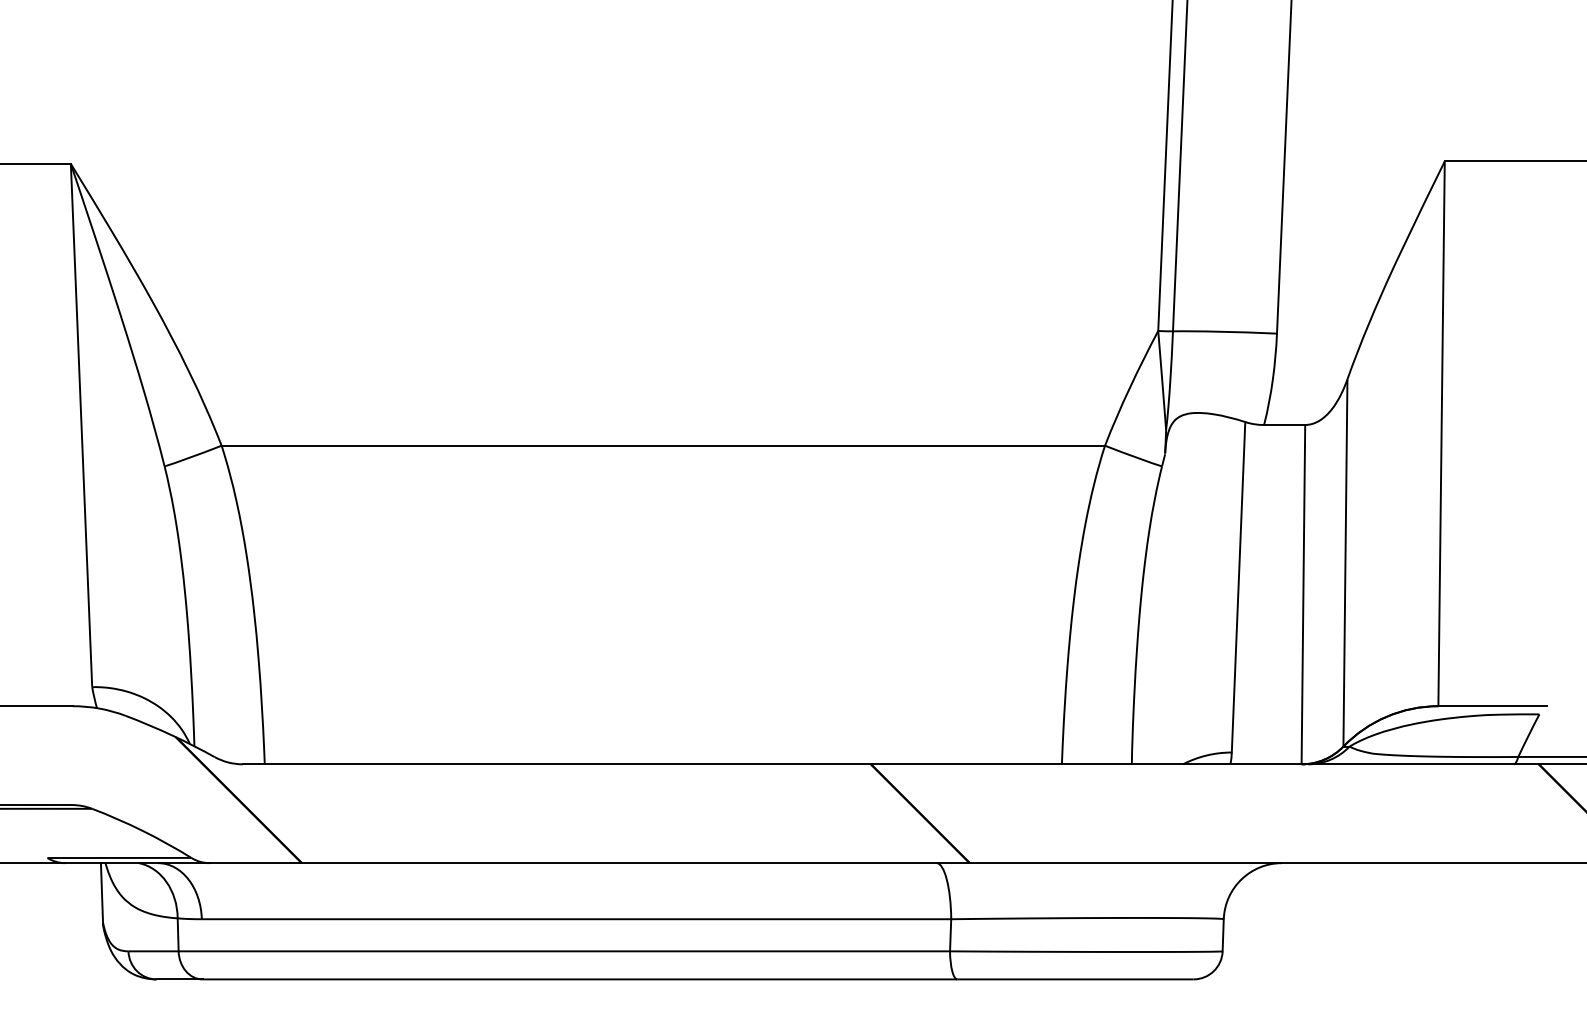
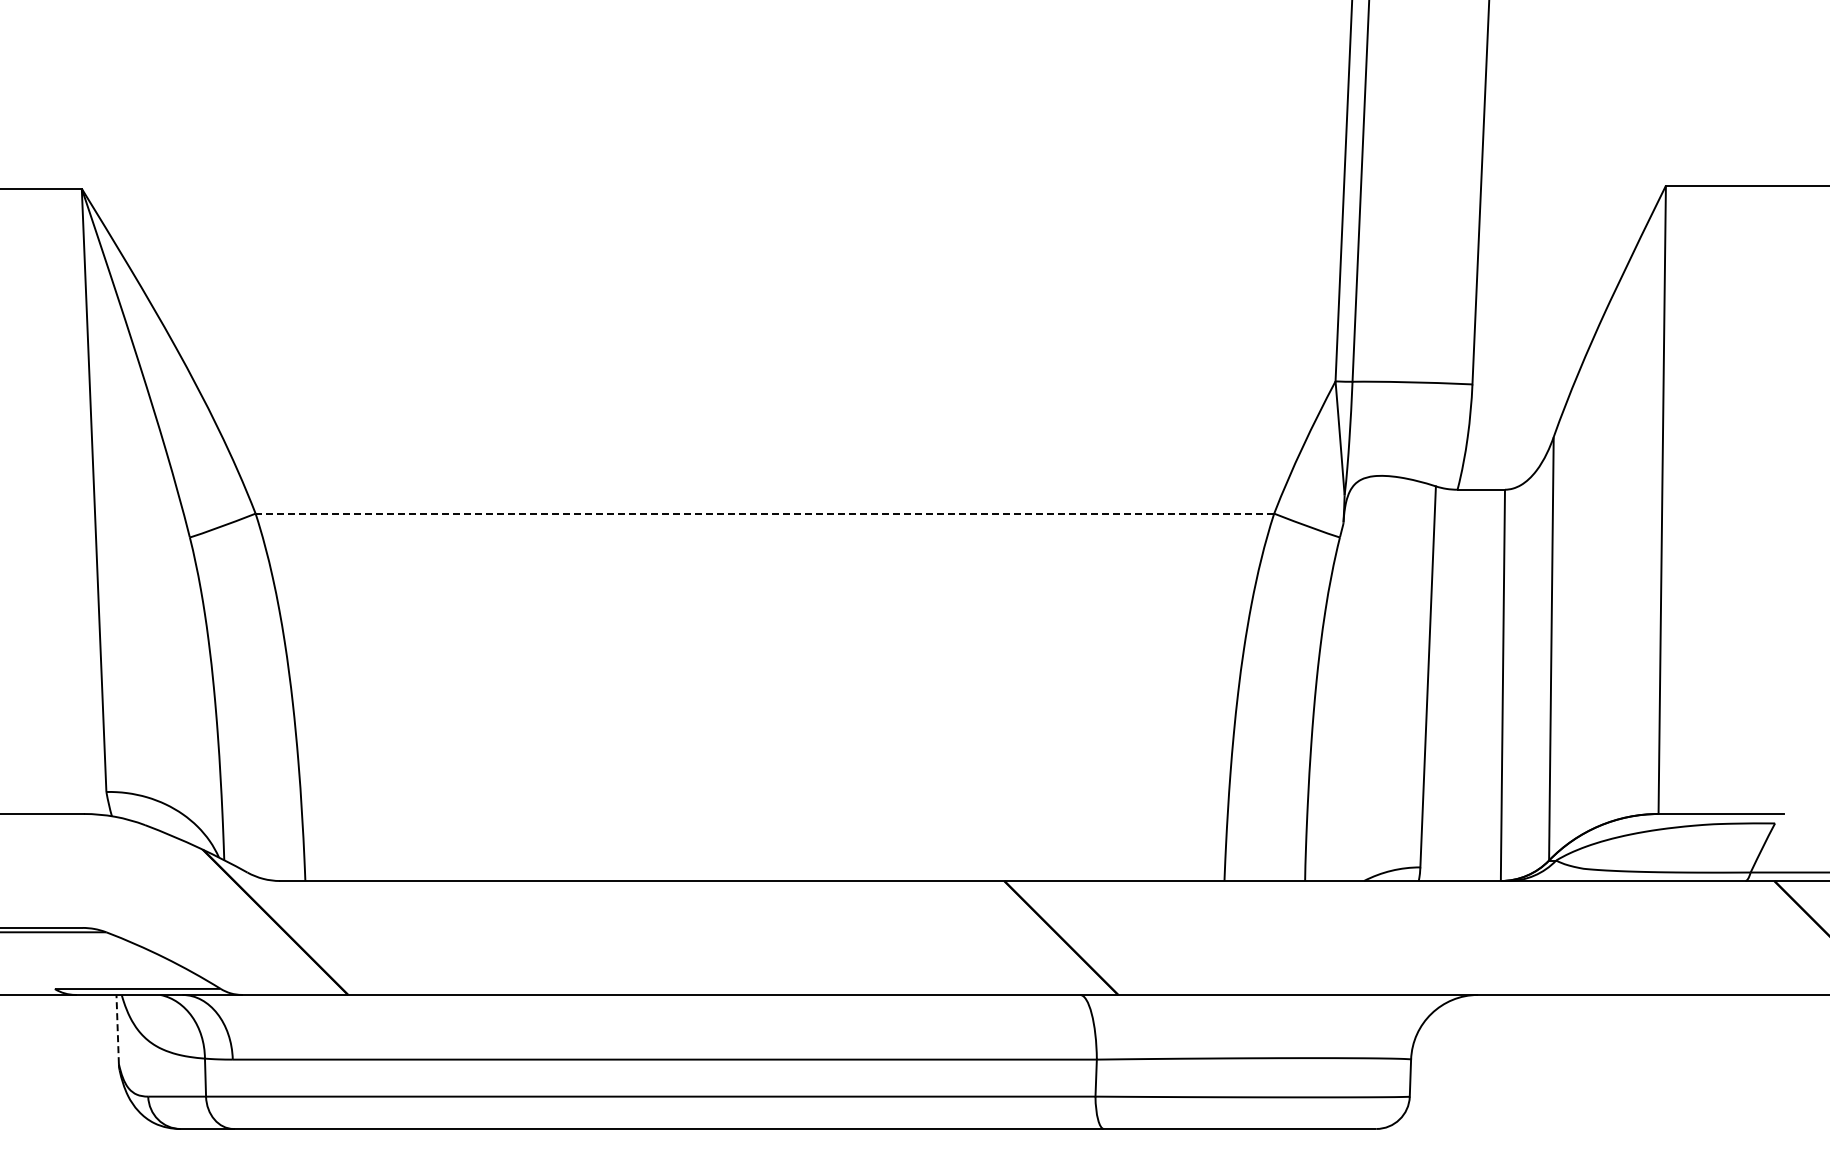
line: (662, 445) -> (764, 513), solid -> dashed
line: (101, 893) -> (117, 1029), solid -> dashed

